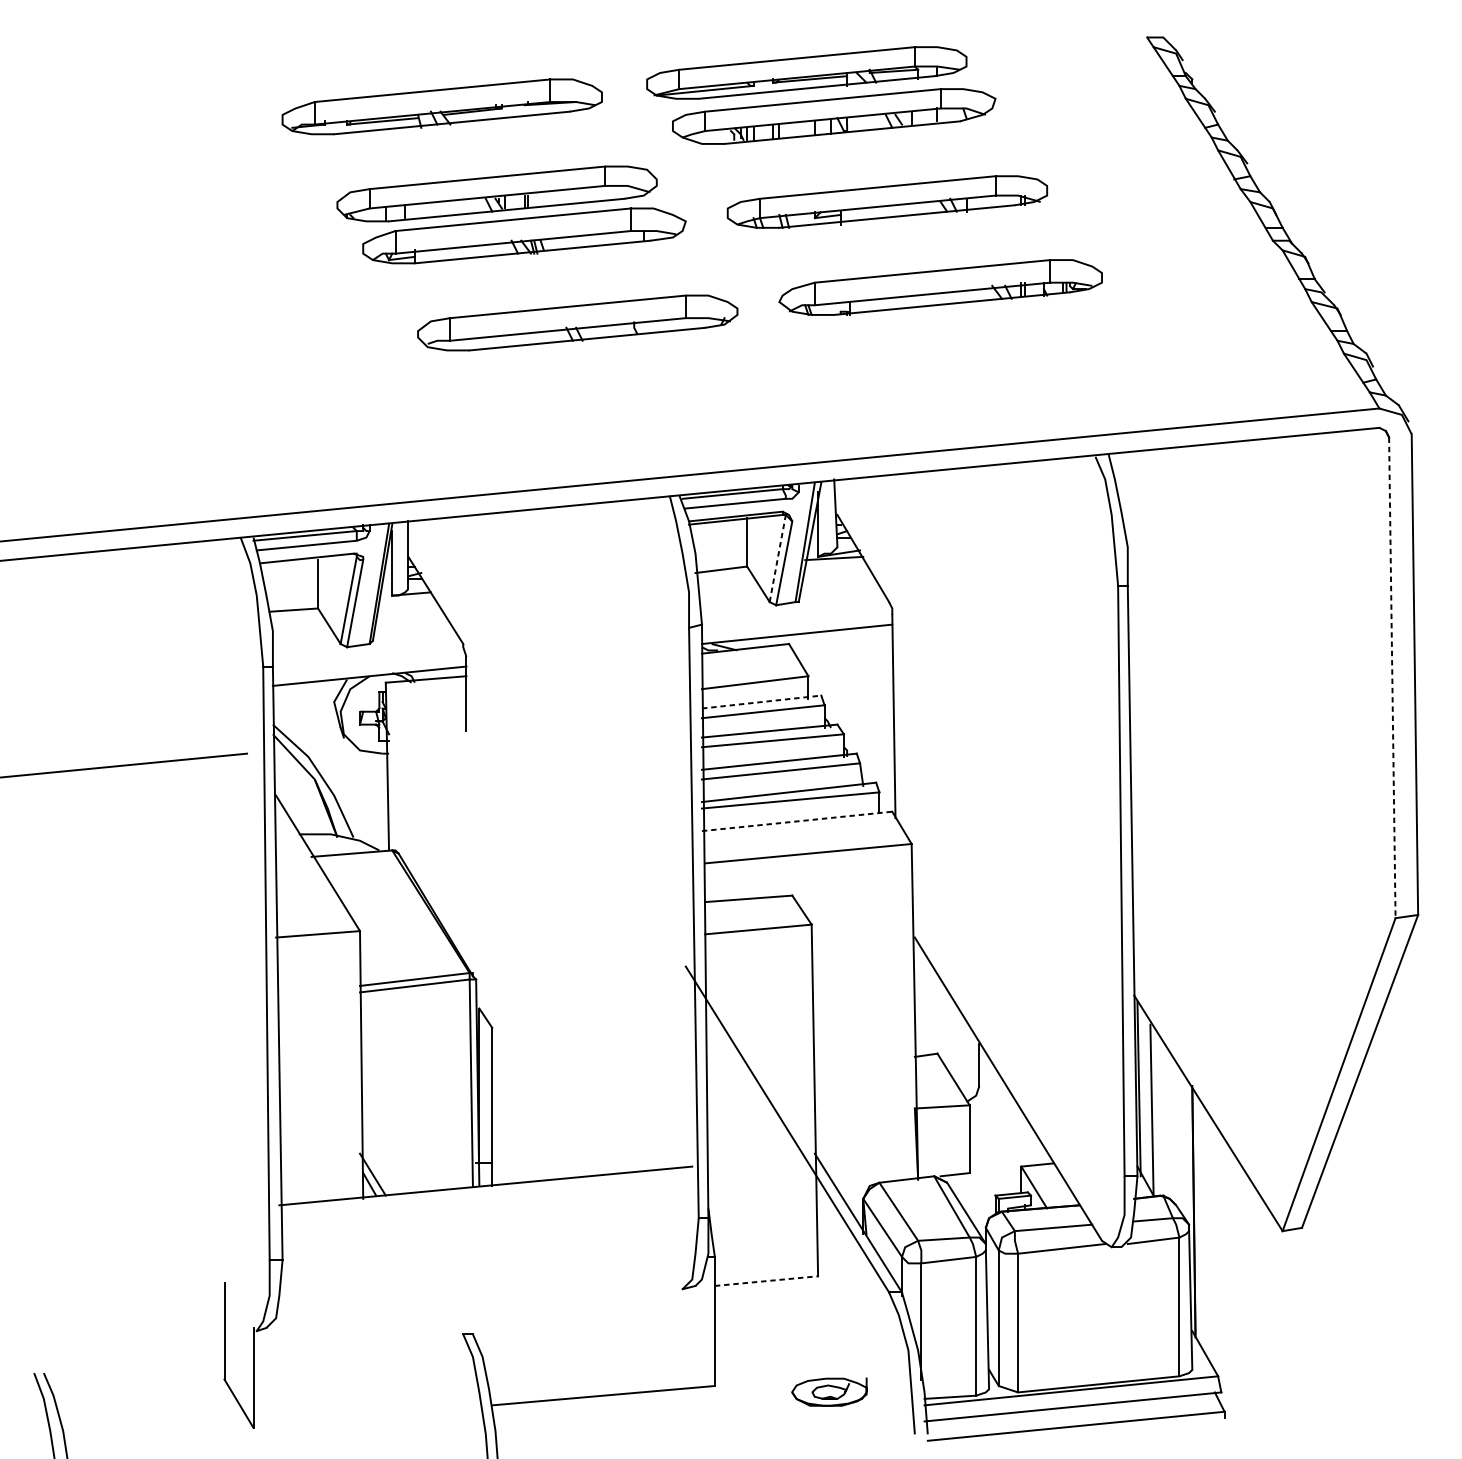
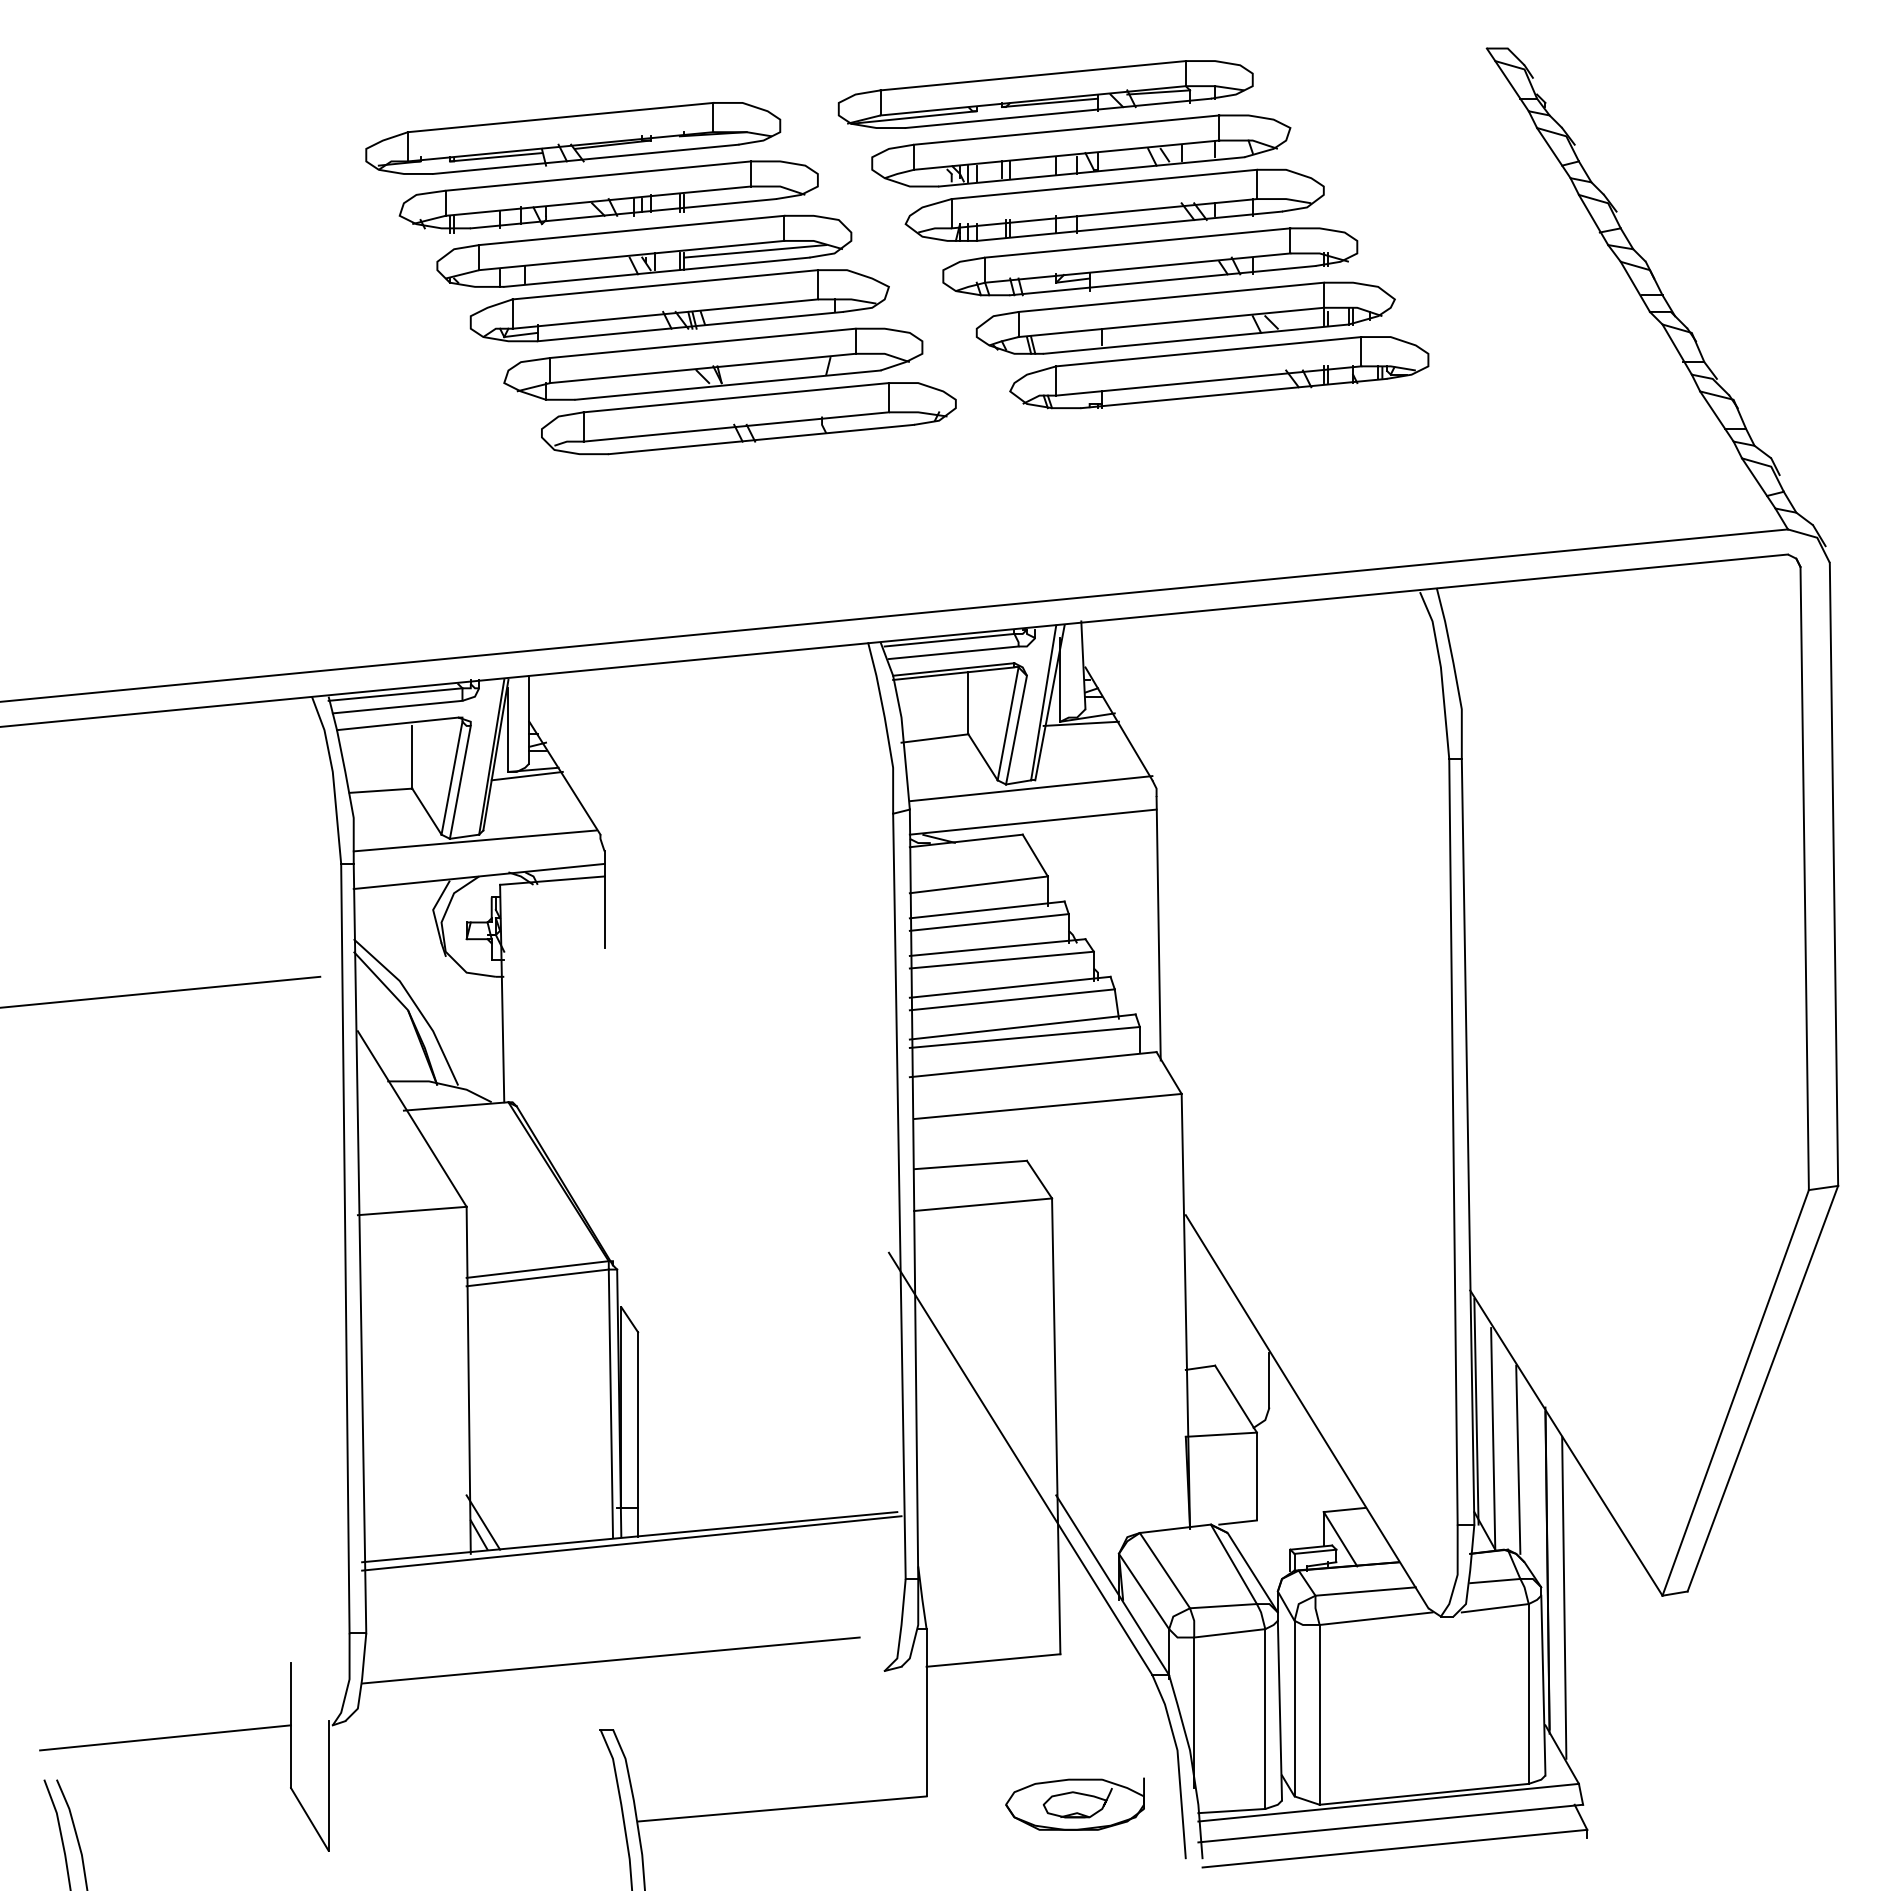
part: (469, 151) -> (608, 196), added
part: (859, 157) -> (1114, 204), added
line: (582, 194) -> (755, 251), added
part: (914, 244) -> (1185, 317), added
part: (550, 280) -> (713, 363), added
line: (778, 558) -> (1008, 723), dashed -> solid
line: (406, 598) -> (526, 775), added
line: (795, 608) -> (1030, 788), added
line: (366, 648) -> (474, 840), added
line: (1392, 677) -> (1804, 878), dashed -> solid
line: (761, 701) -> (987, 909), dashed -> solid
line: (797, 821) -> (1033, 1064), dashed -> solid
line: (1171, 1126) -> (1518, 1459), added
line: (487, 1190) -> (631, 1543), added
line: (1207, 1232) -> (1564, 1597), added
line: (471, 1281) -> (610, 1660), added
line: (767, 1281) -> (994, 1660), dashed -> solid
line: (127, 1340) -> (165, 1737), added
part: (828, 1391) -> (1074, 1803), size x1.43

